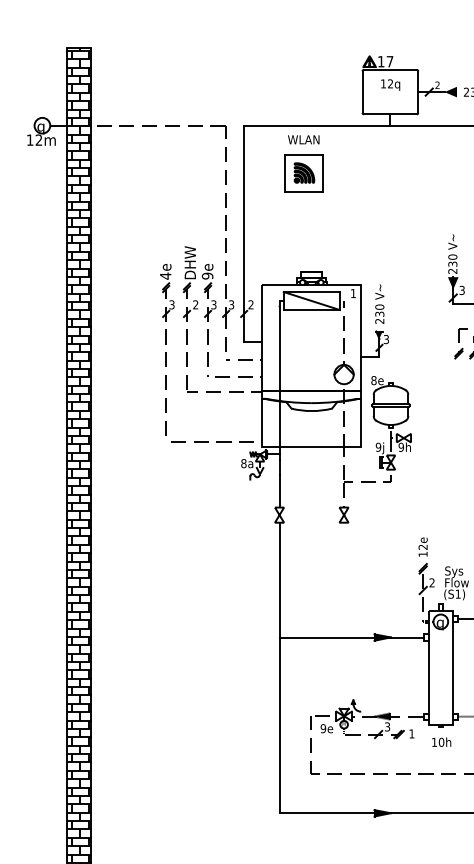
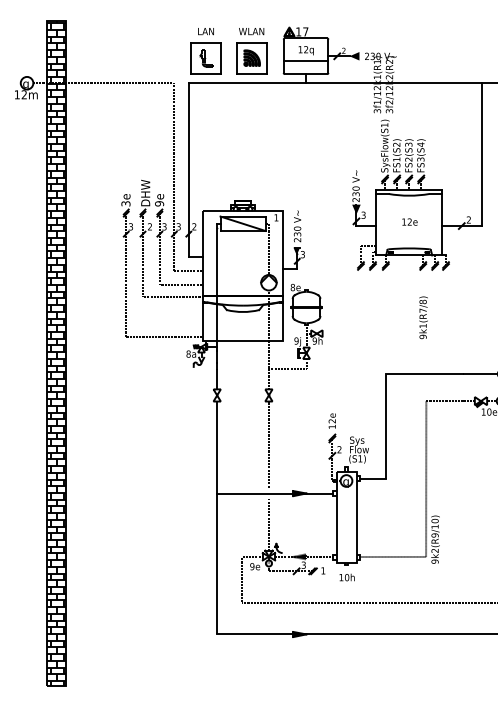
part: (264, 86) -> (205, 51), added
line: (389, 97) -> (305, 60), added
part: (303, 164) -> (251, 51), moved
text: (165, 275) -> (125, 203), 4e -> 3e
line: (343, 576) -> (268, 444), added
line: (343, 676) -> (268, 524), added

